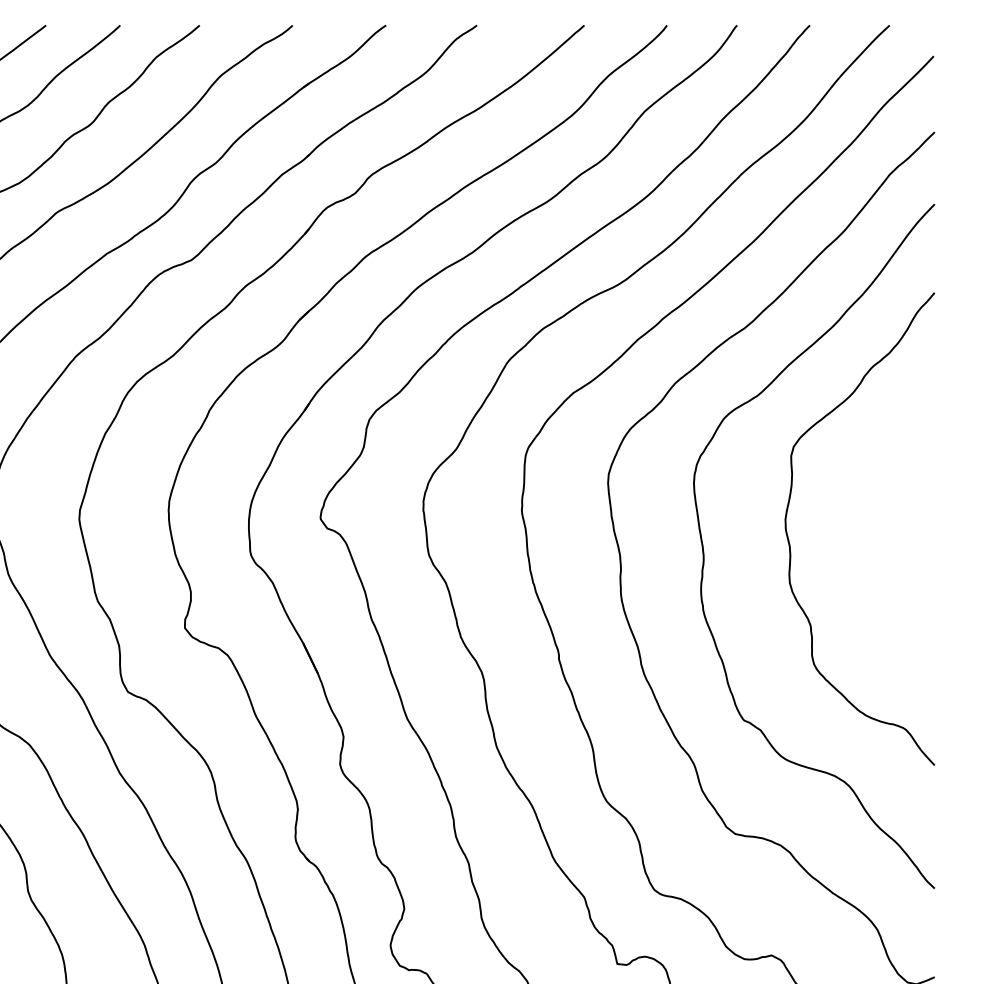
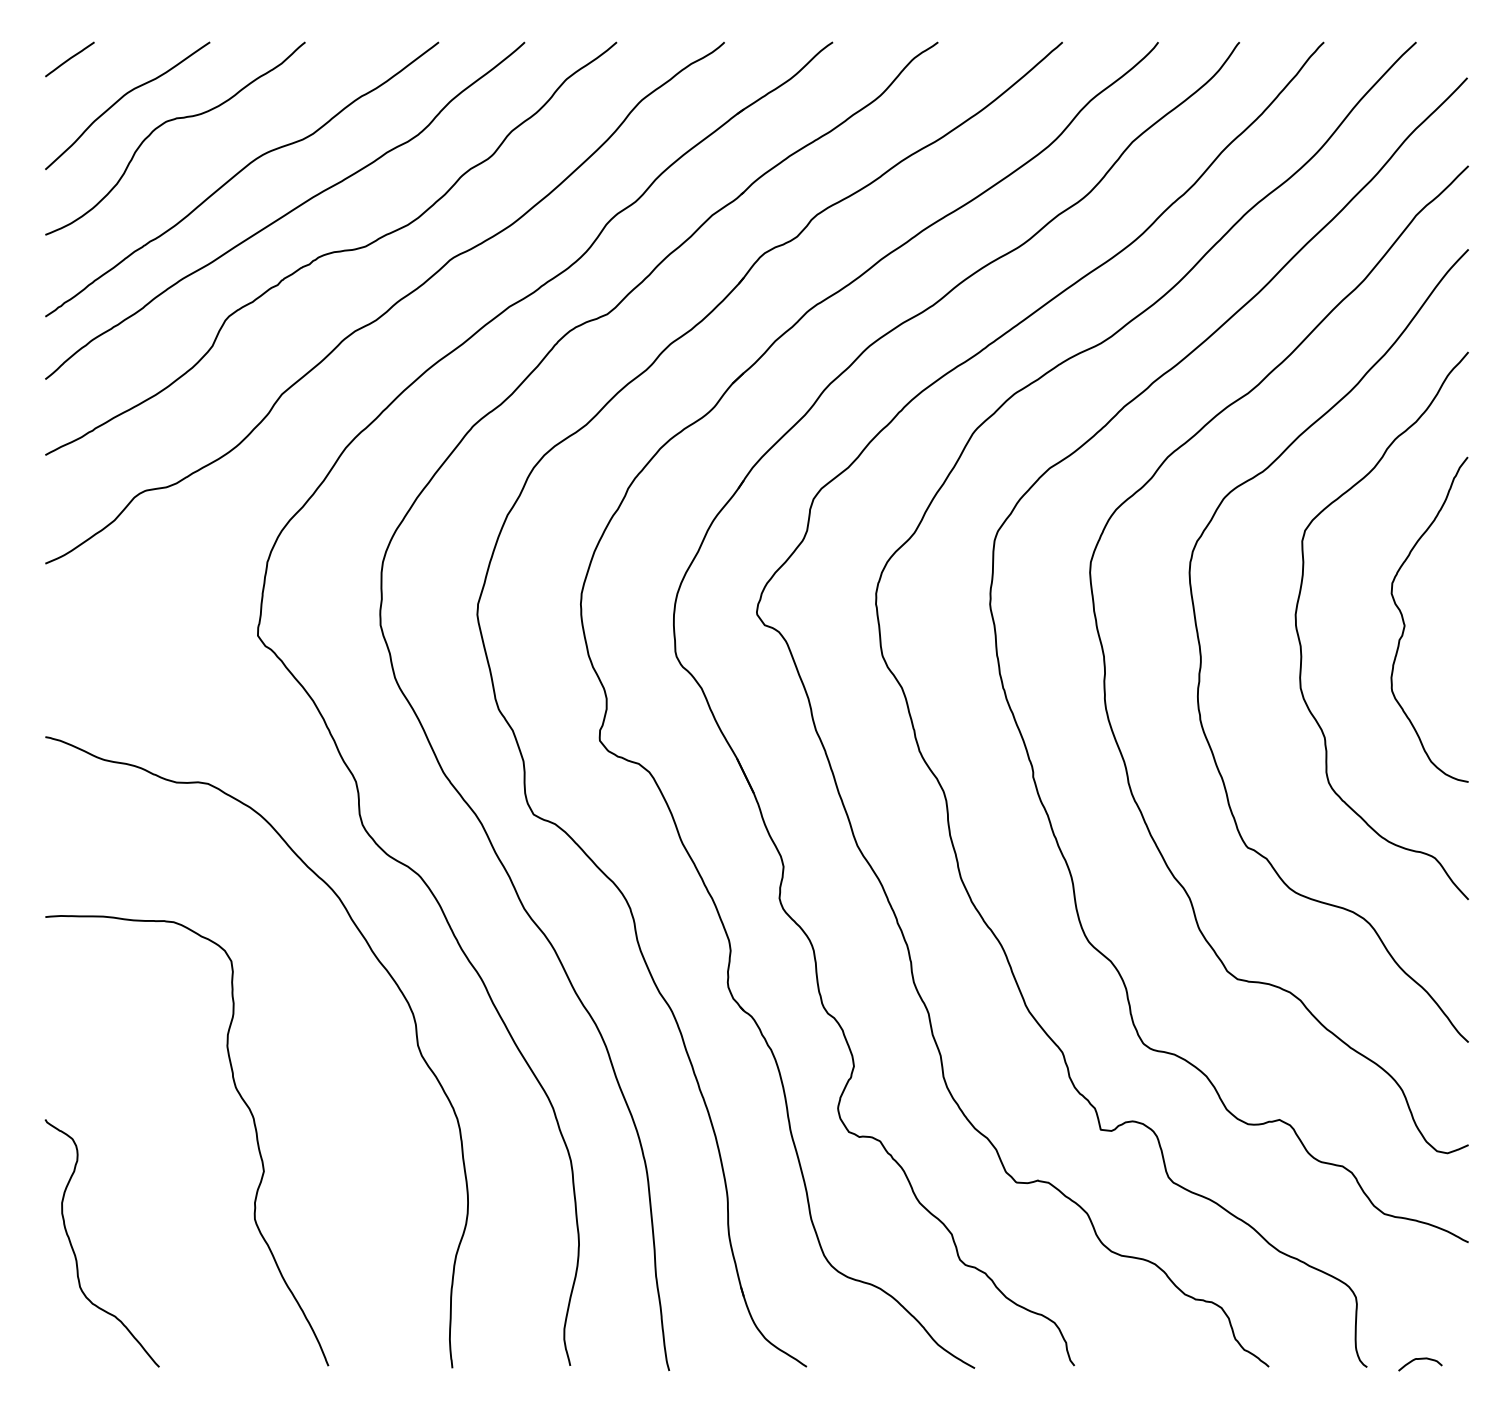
curve: (880, 527) -> (1405, 624), added

